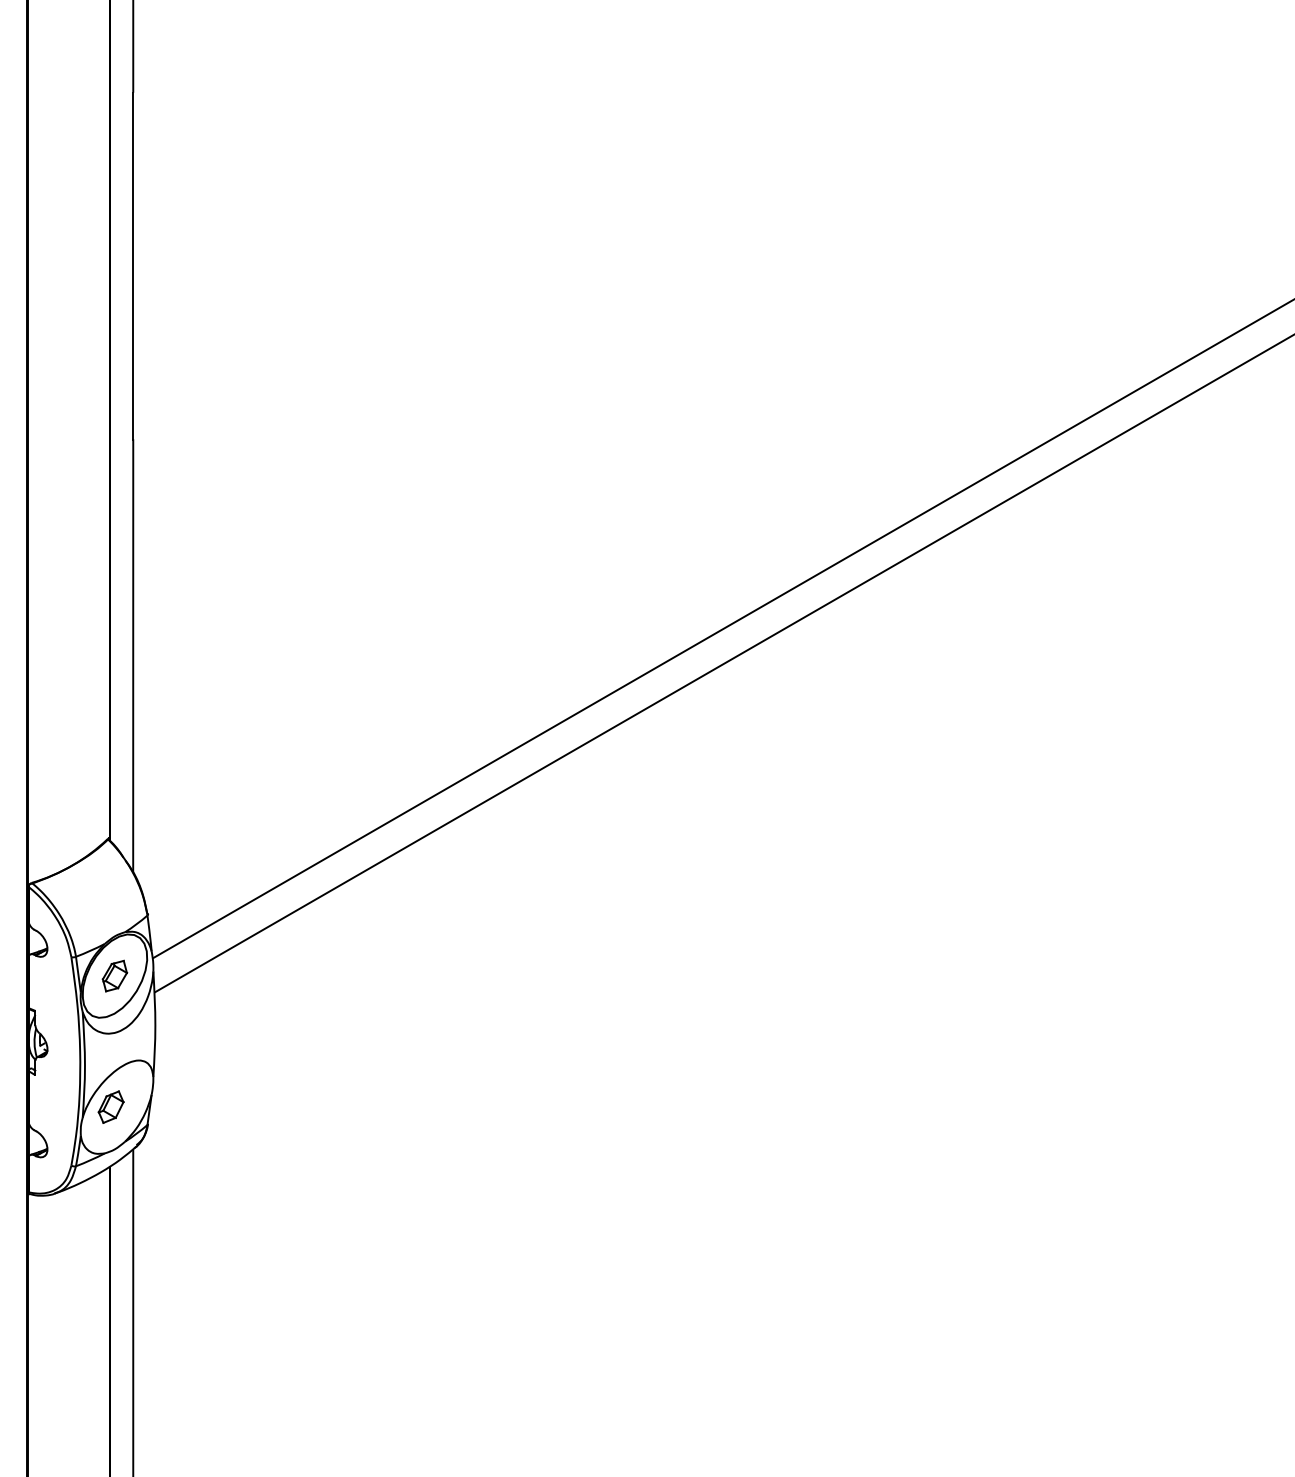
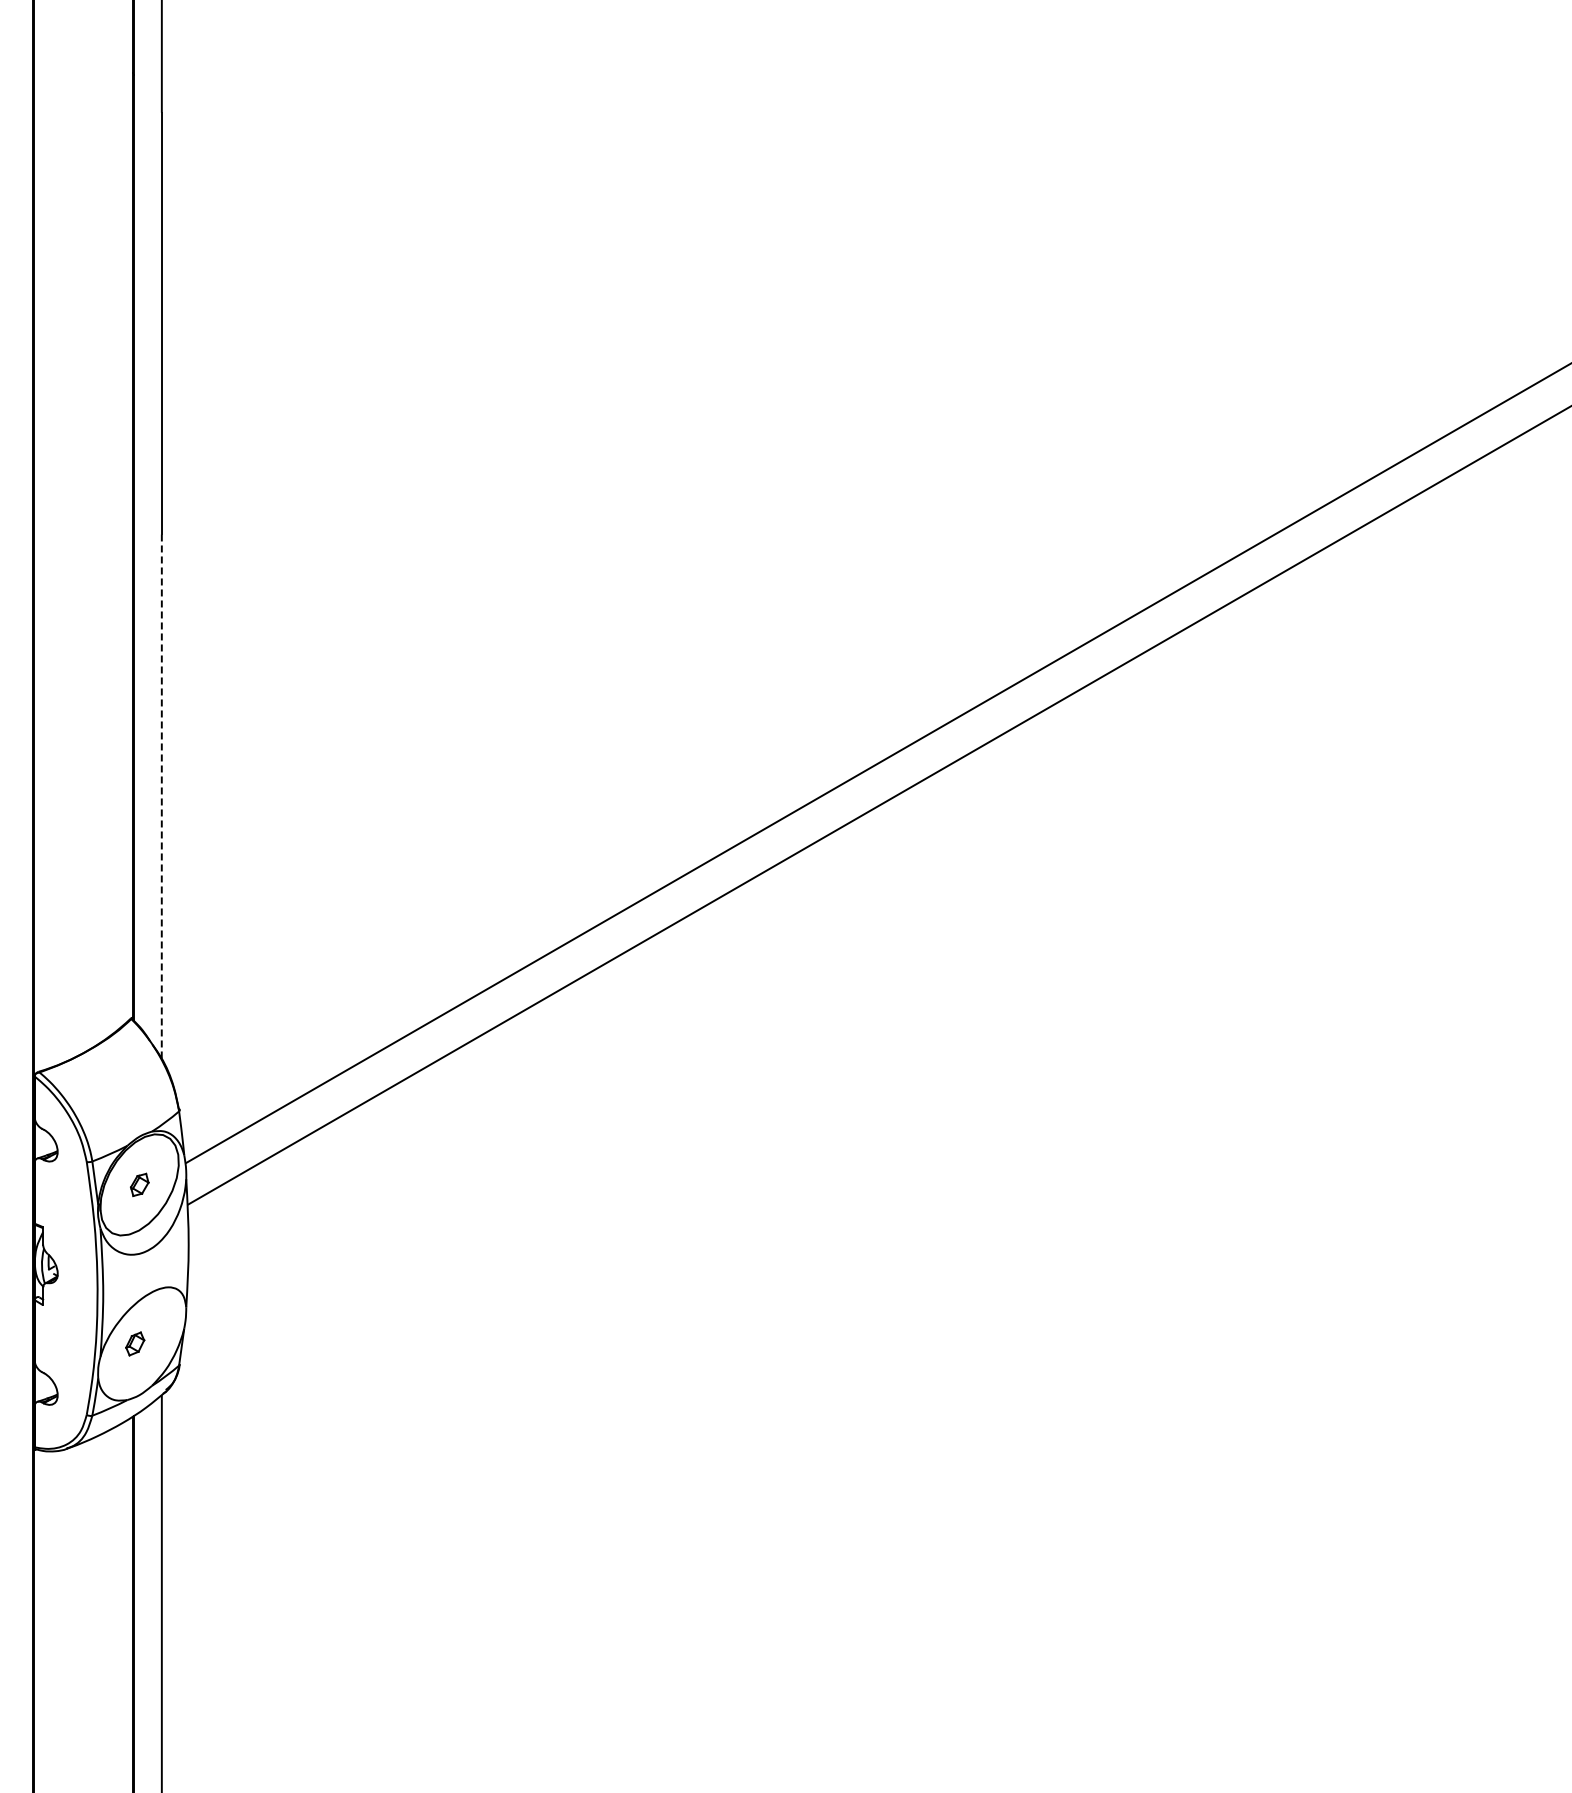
line: (132, 656) -> (161, 796), solid -> dashed
part: (114, 975) -> (139, 1184), size x0.6
part: (111, 1106) -> (135, 1343), size x0.6

